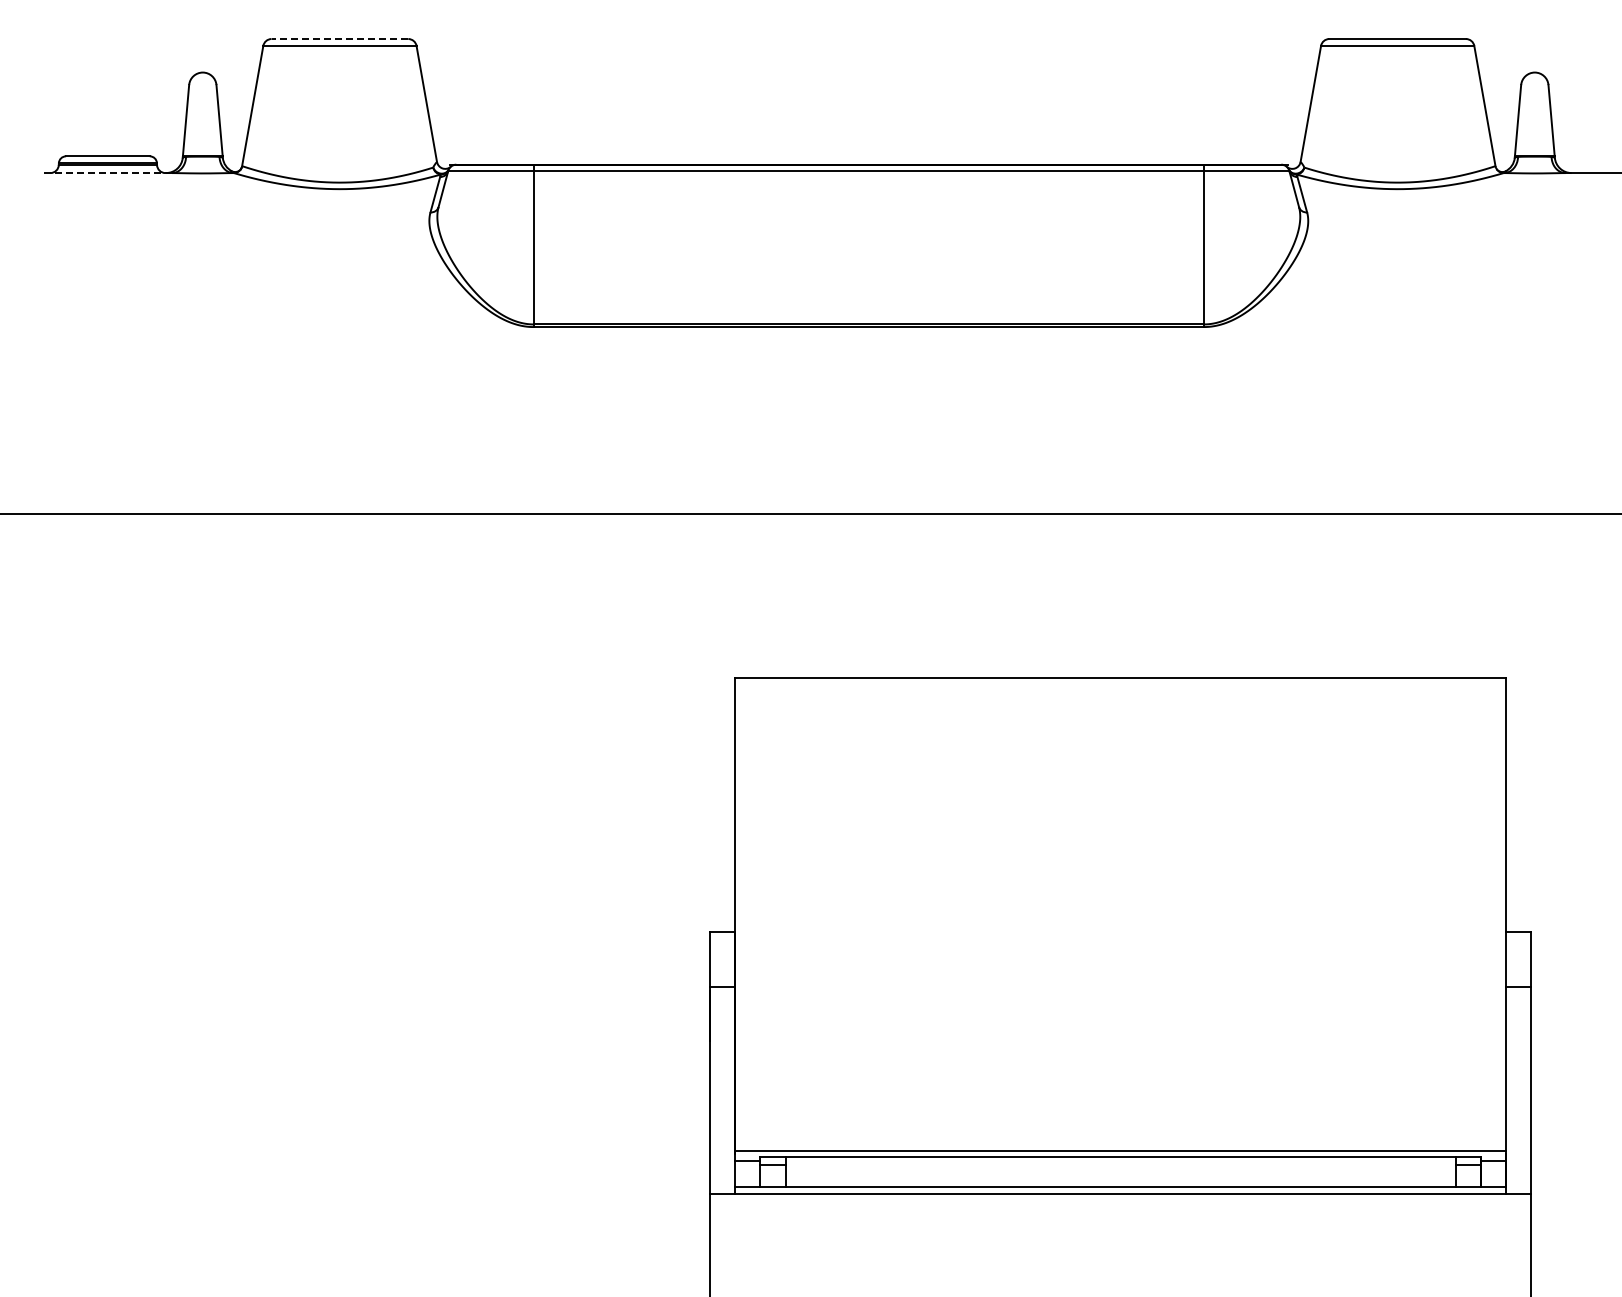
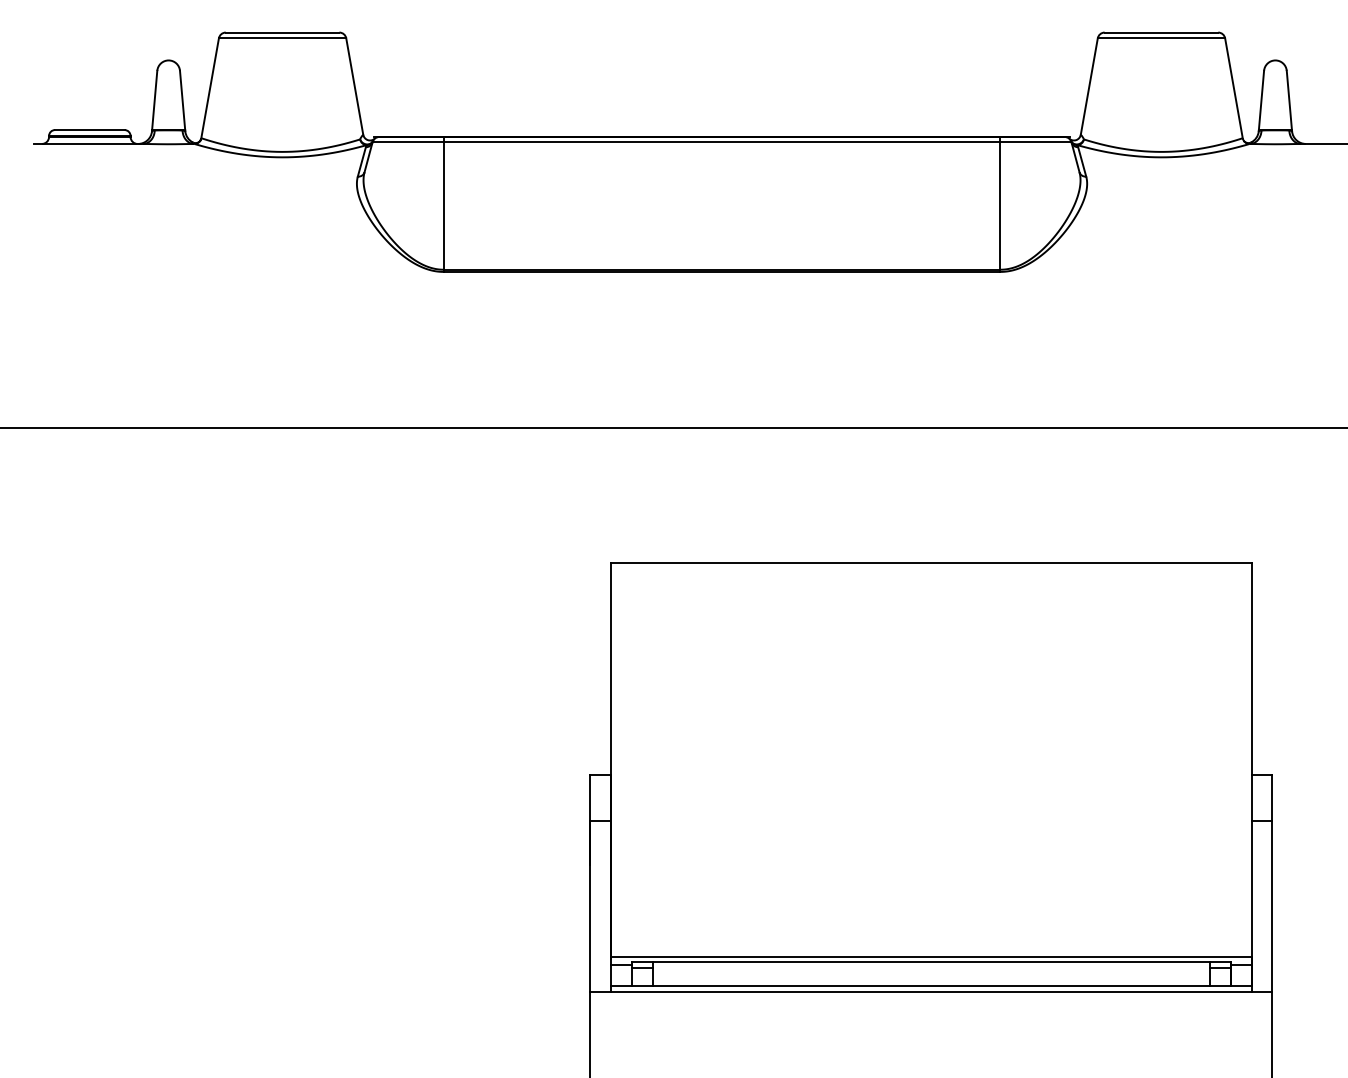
line: (339, 39) -> (282, 32), dashed -> solid
line: (106, 173) -> (88, 144), dashed -> solid

